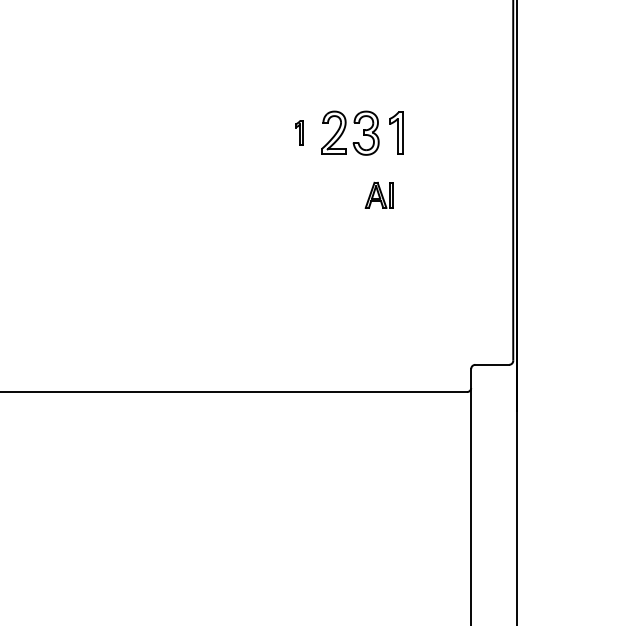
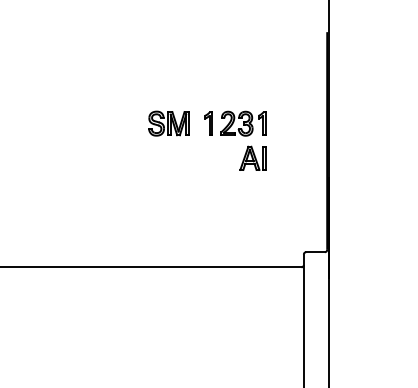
part: (227, 132) -> (168, 123), added
part: (299, 132) -> (208, 123), size x1.67
part: (378, 194) -> (252, 157), size x1.67

